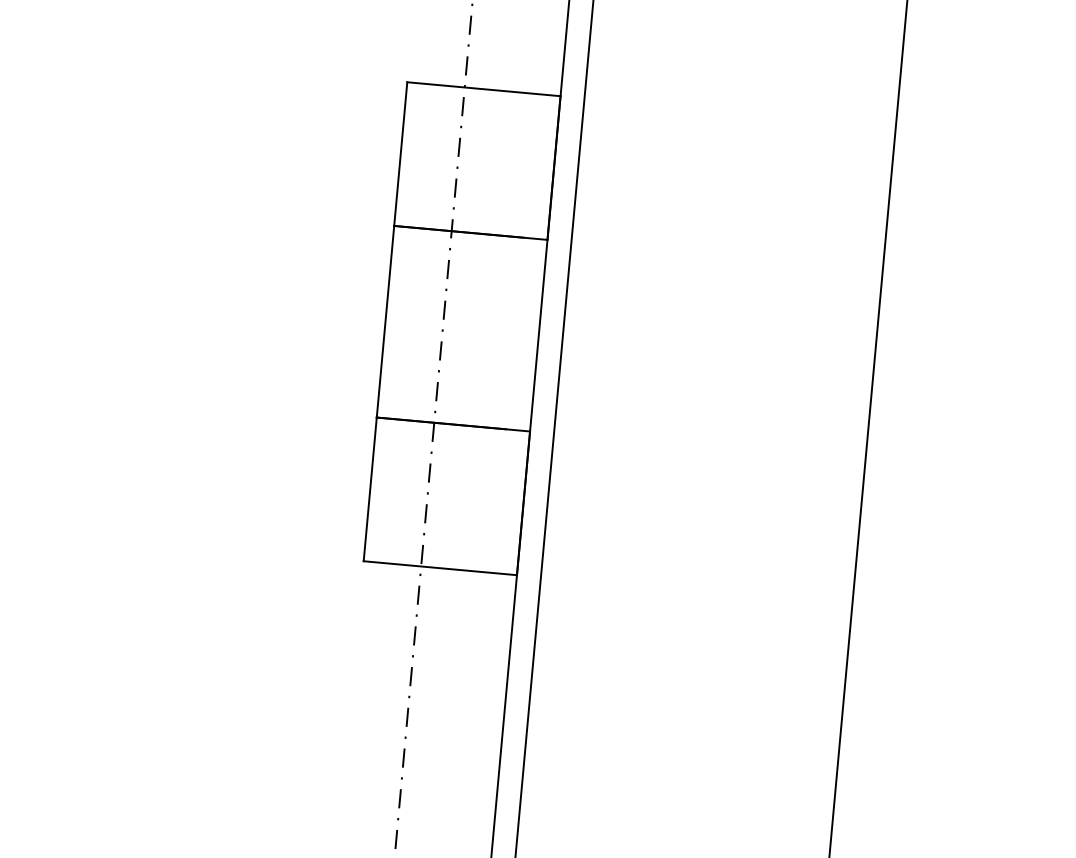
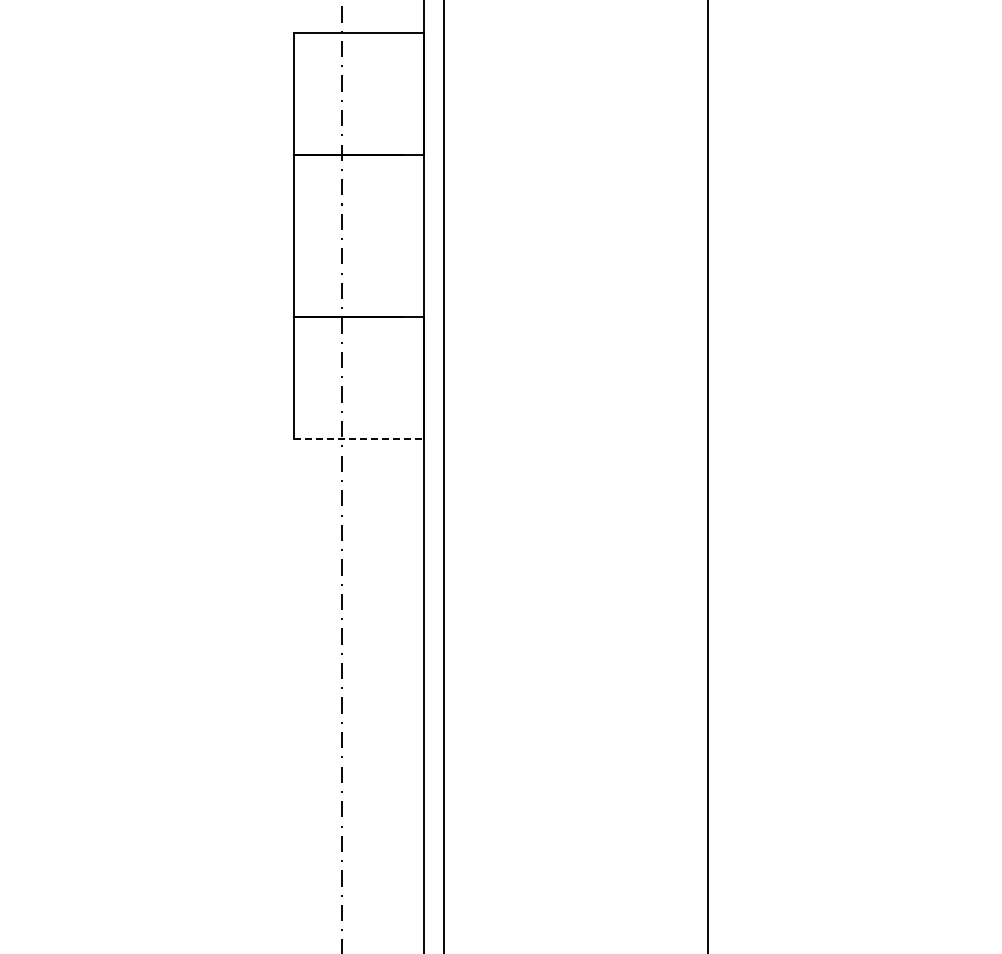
line: (441, 568) -> (359, 439), solid -> dashed

